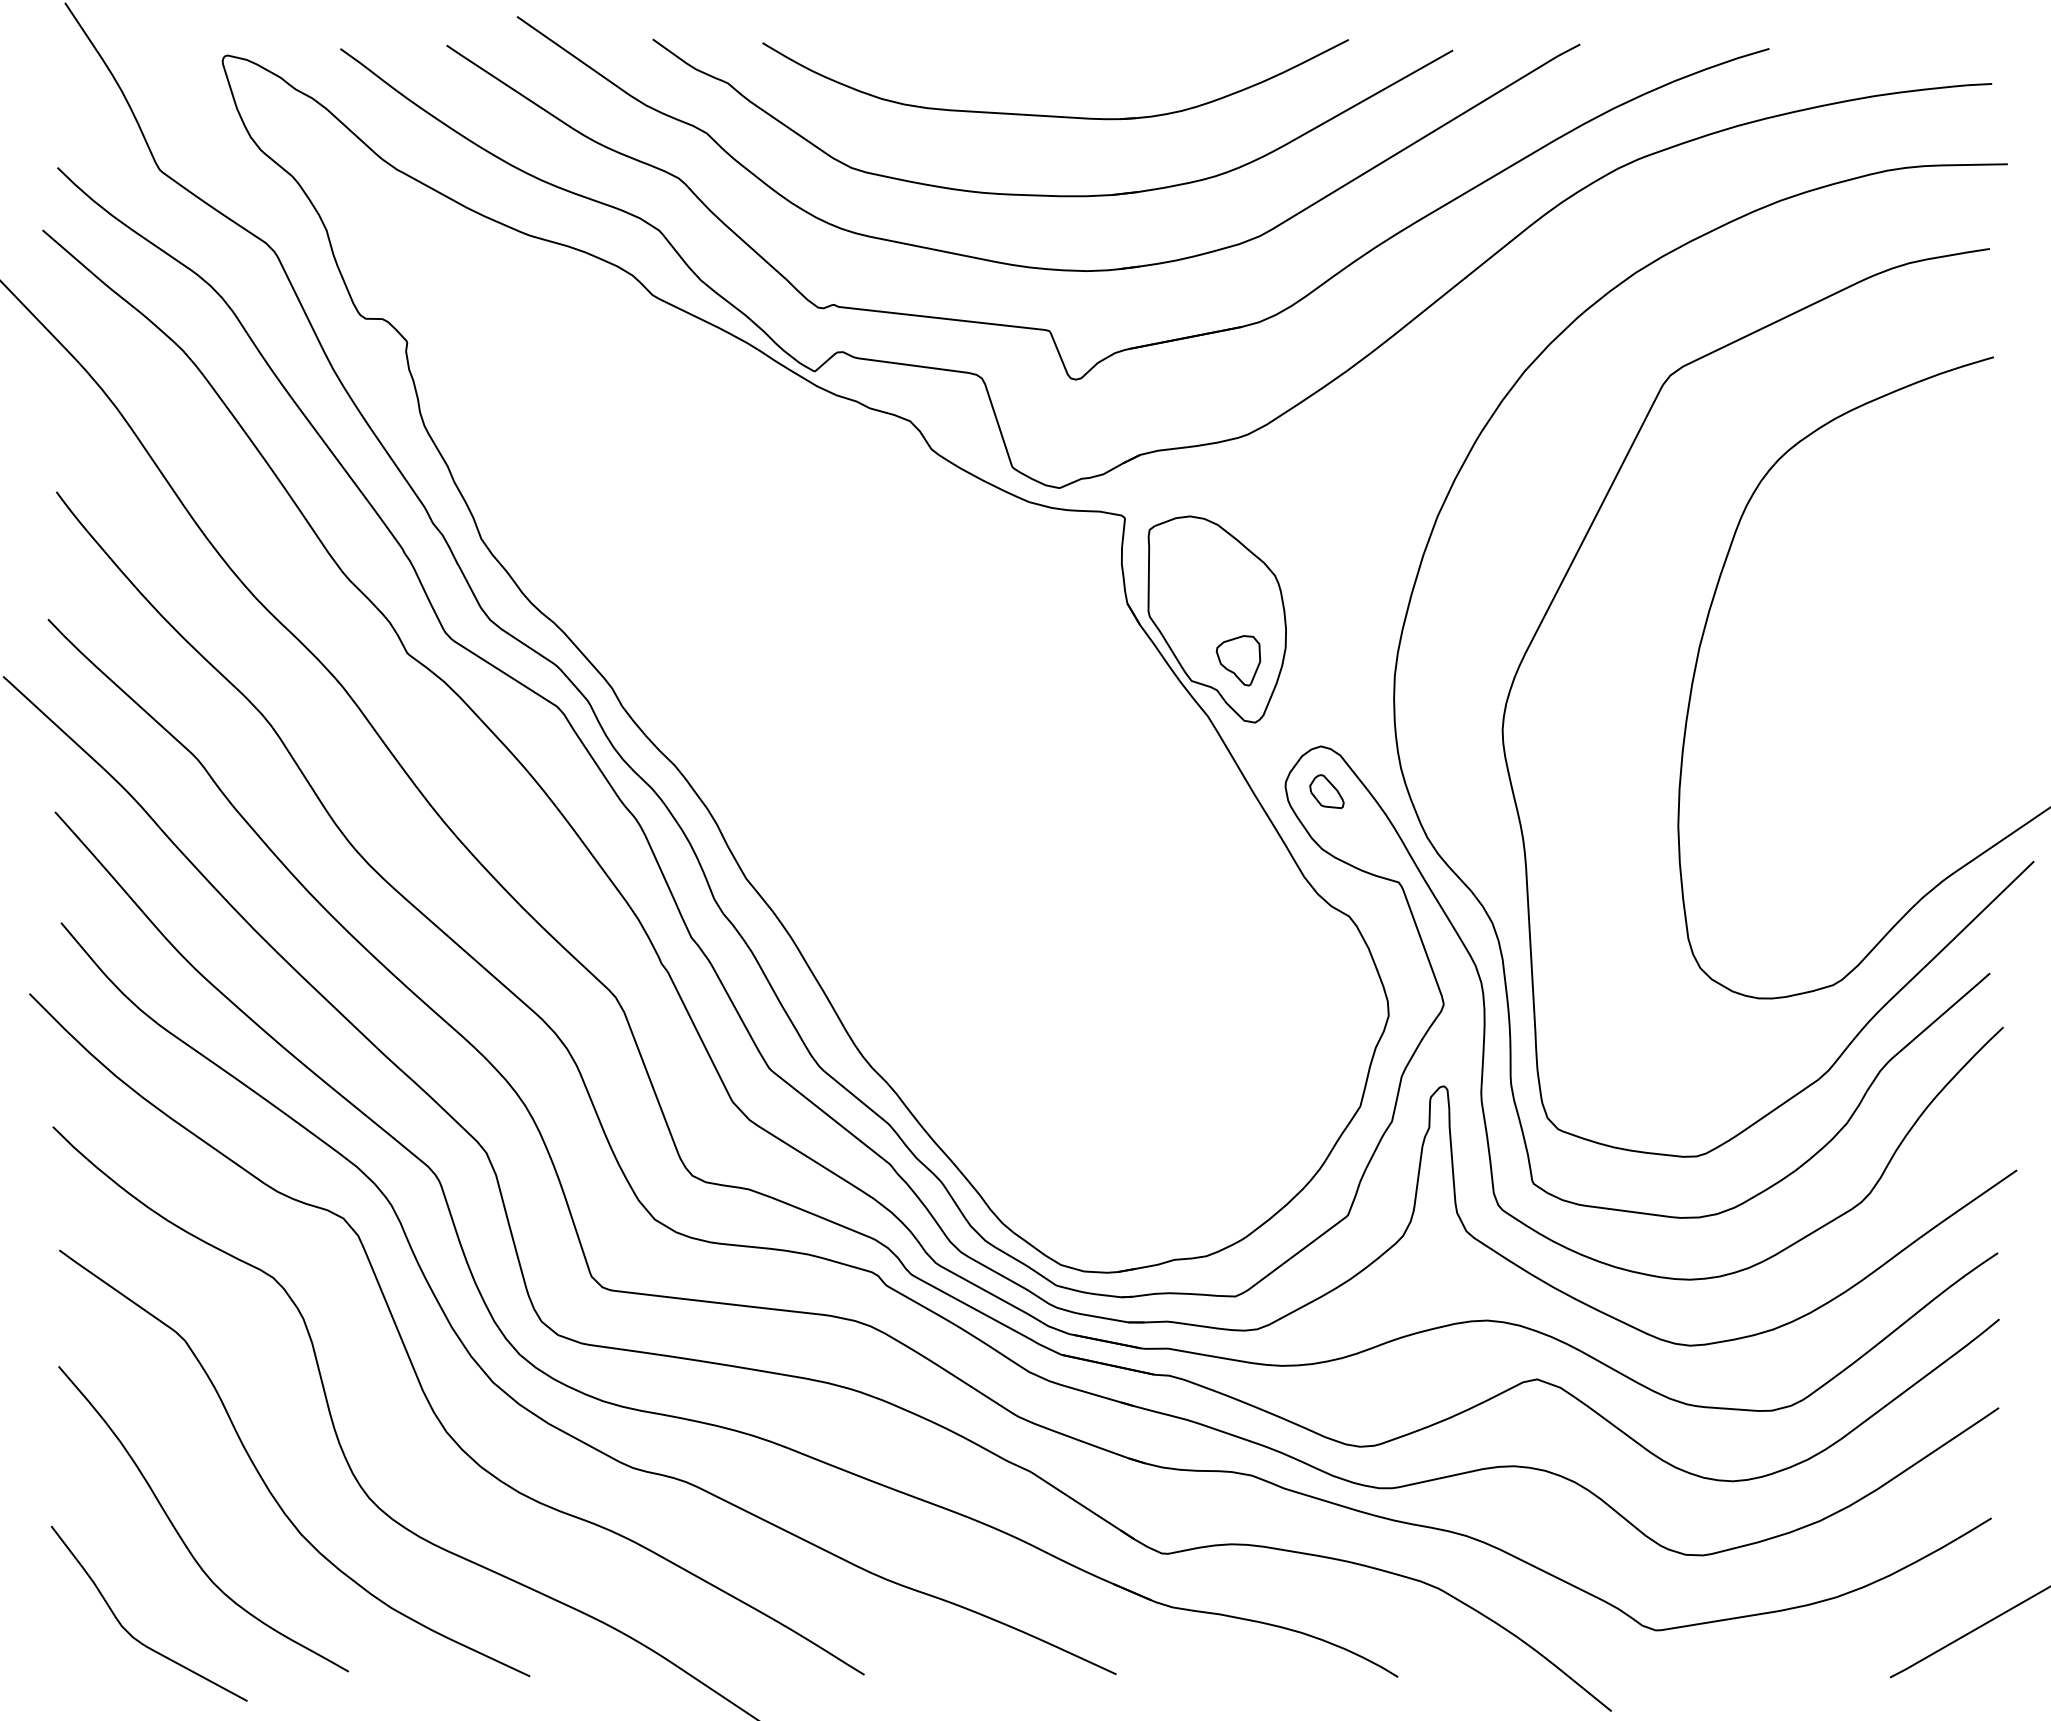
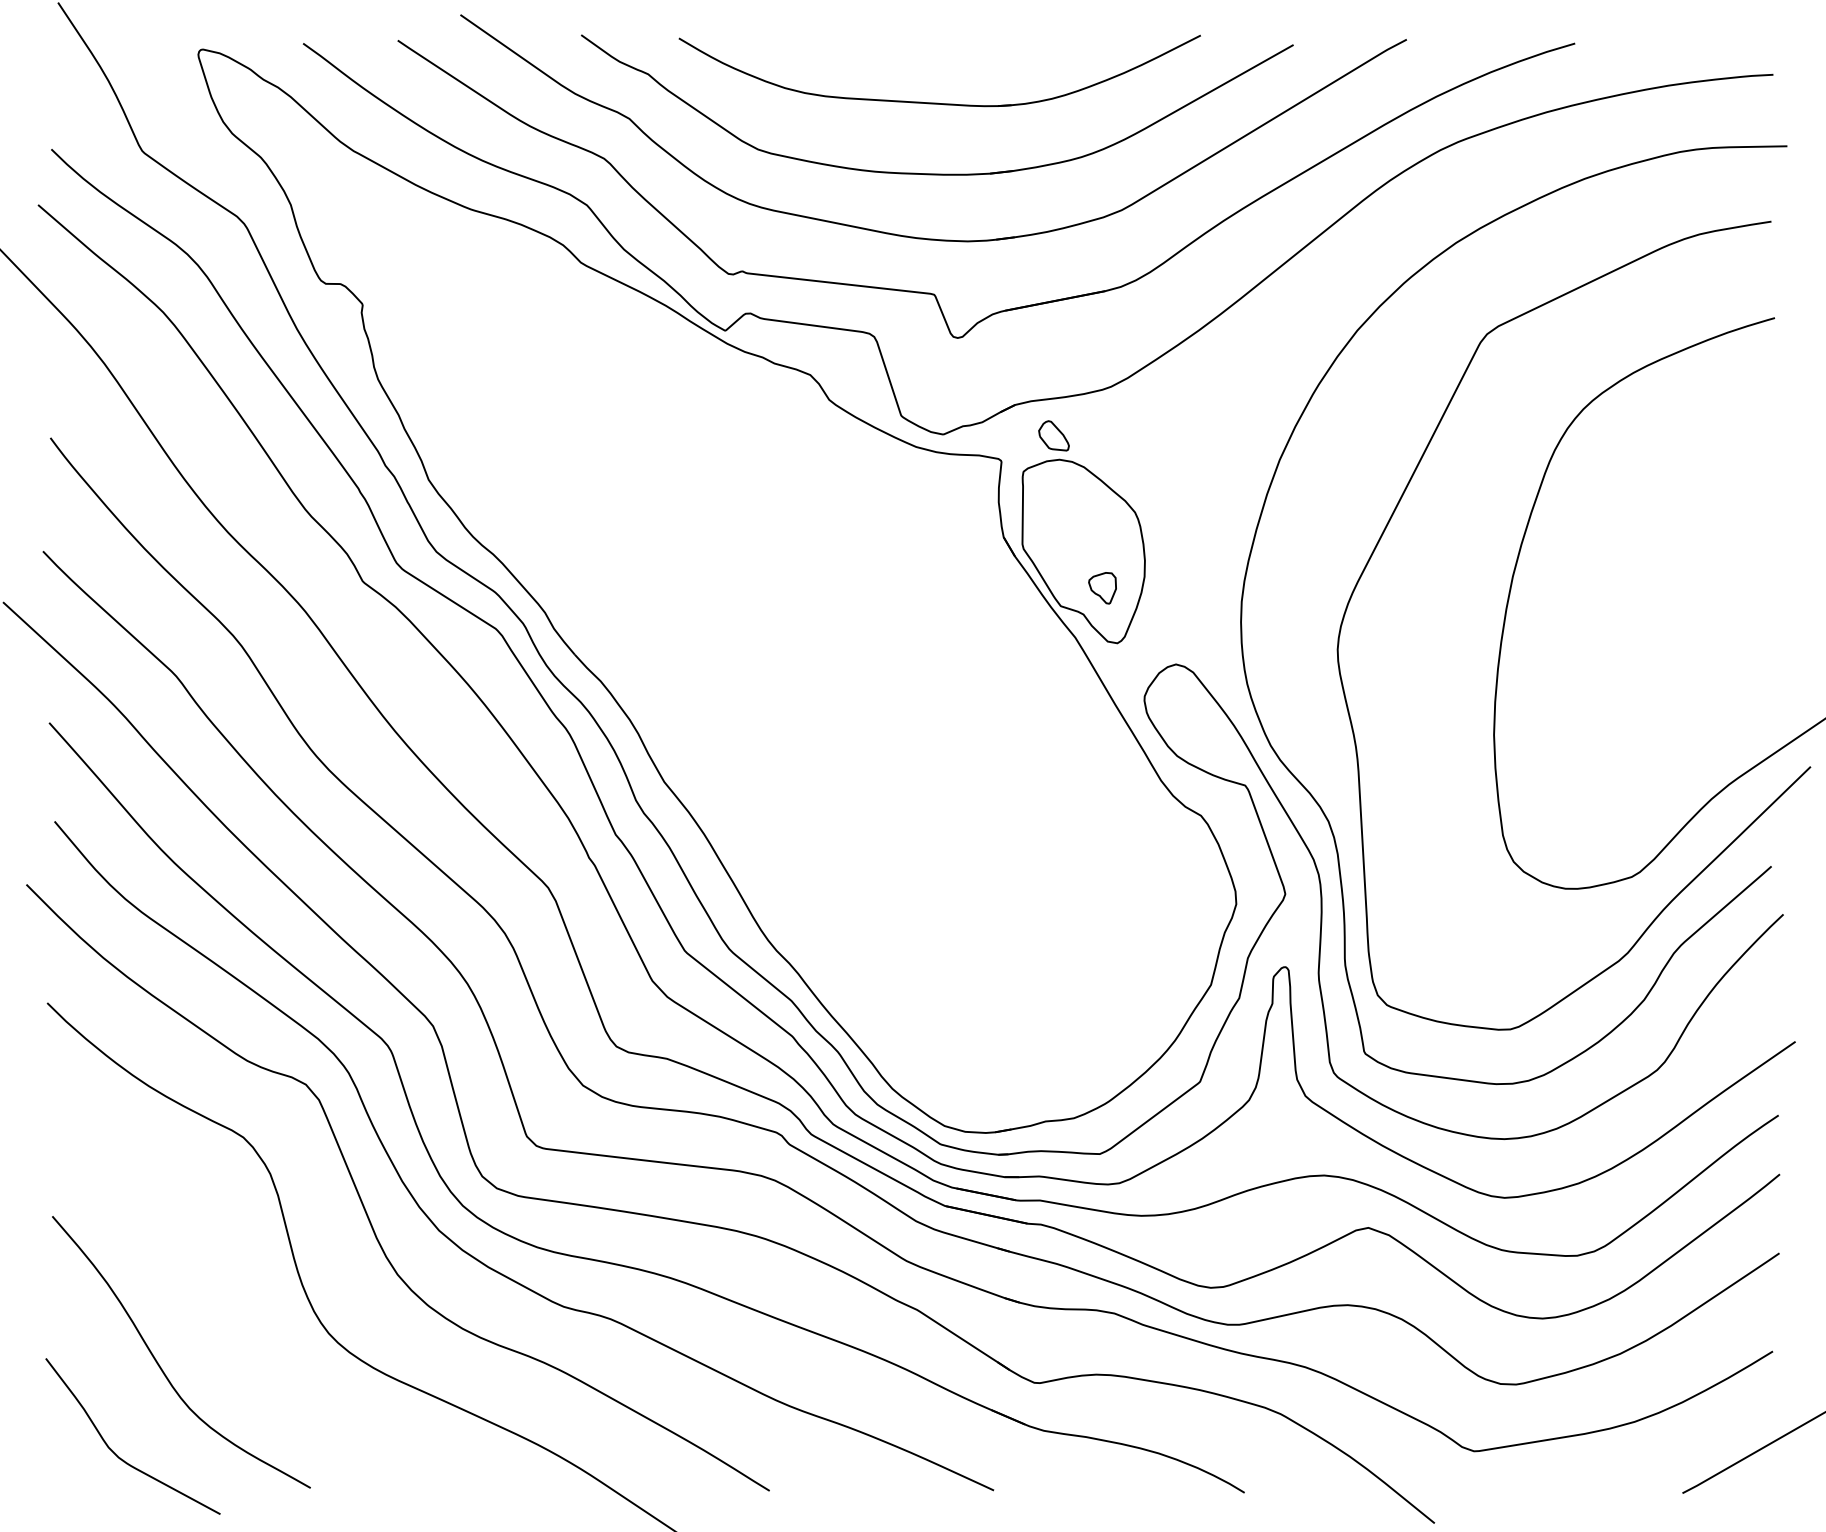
part: (1238, 660) -> (1102, 587), size x0.7
part: (1326, 791) -> (1053, 435), moved
curve: (264, 1480) -> (235, 1317), removed

